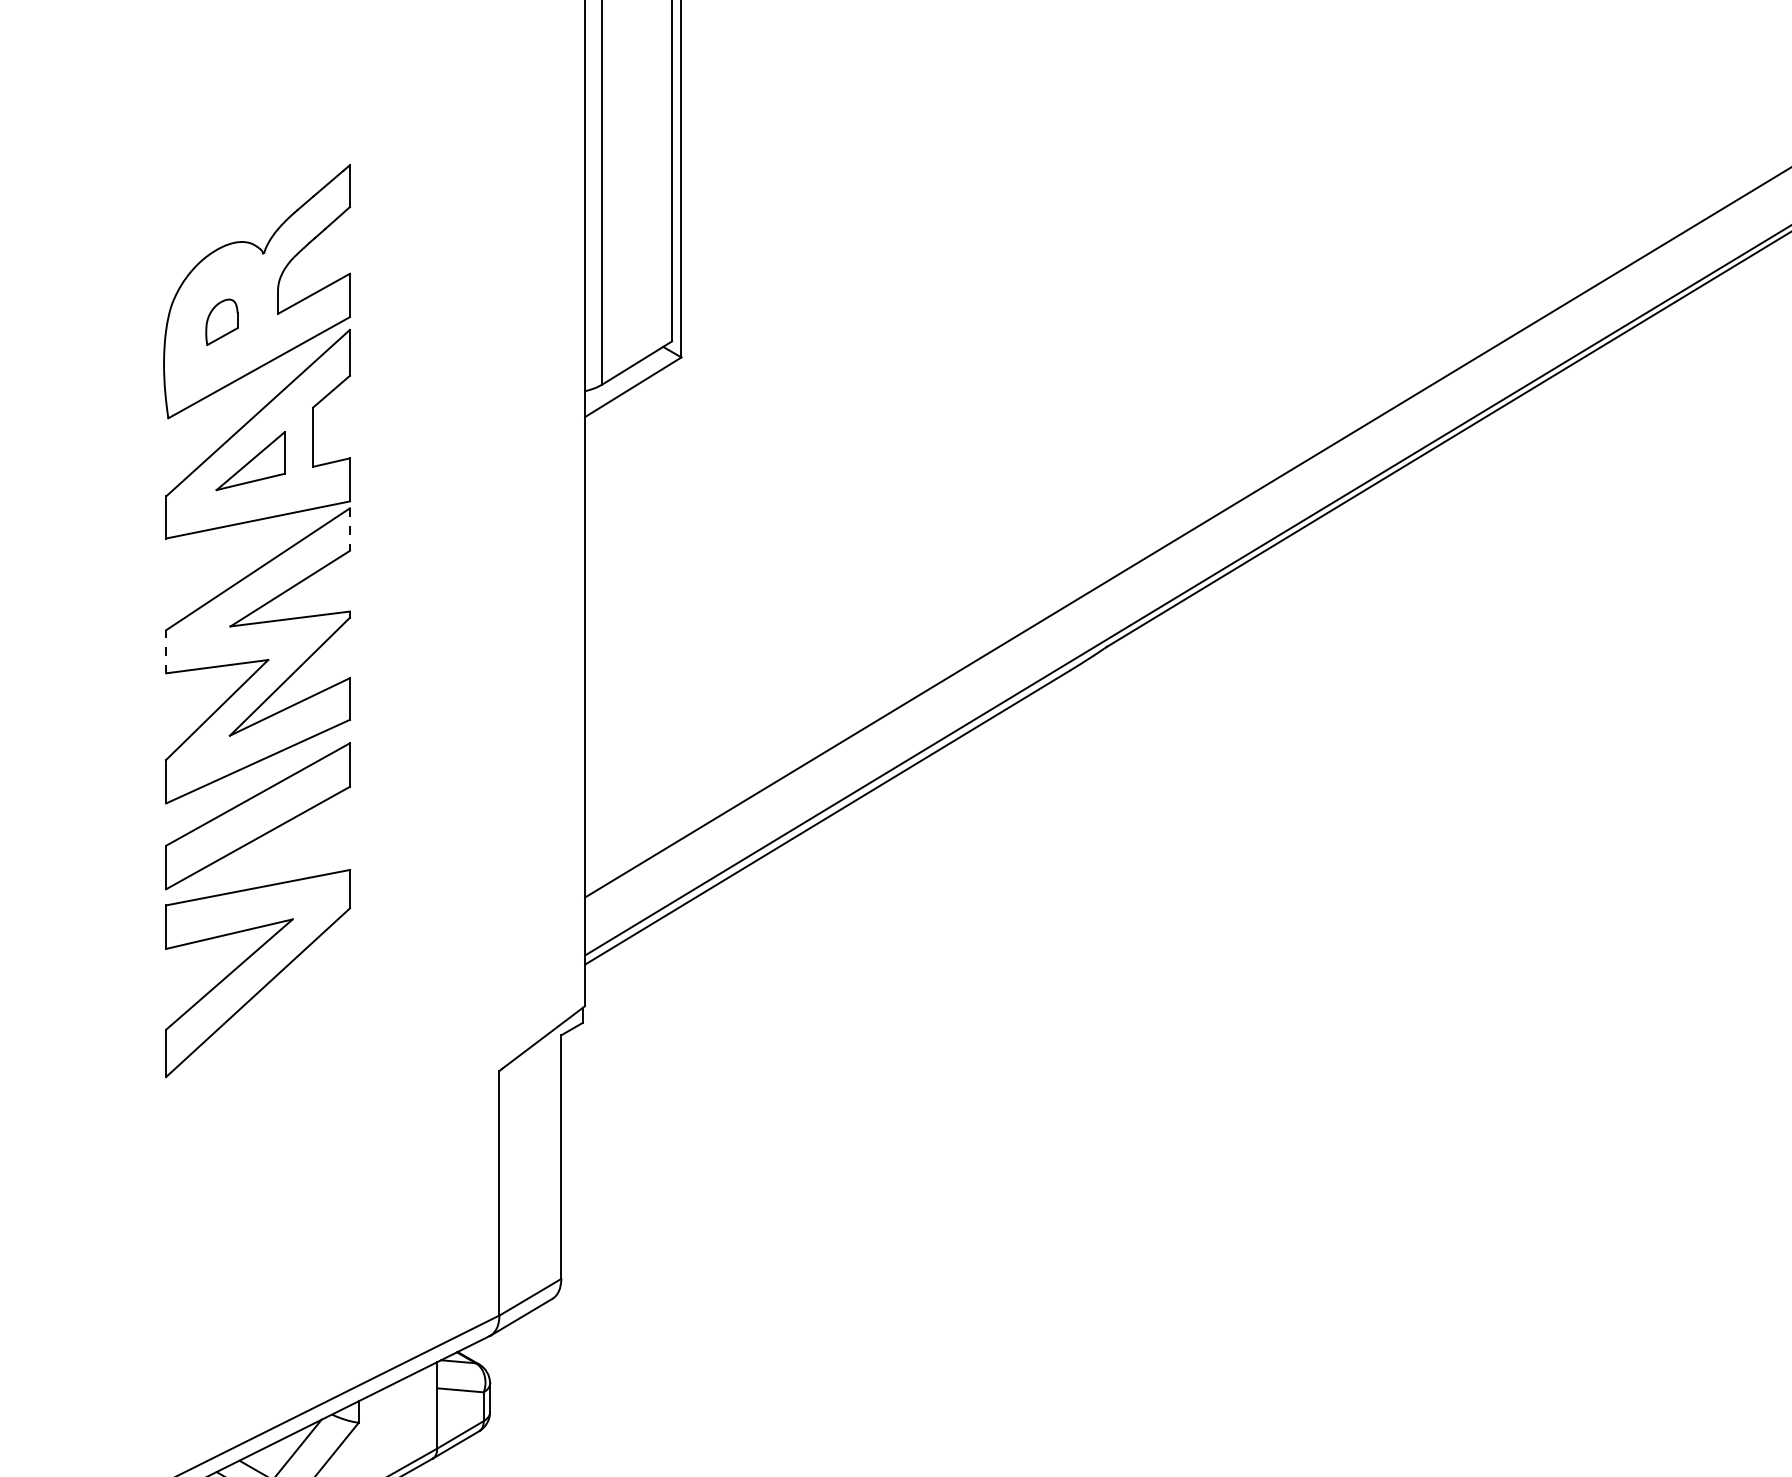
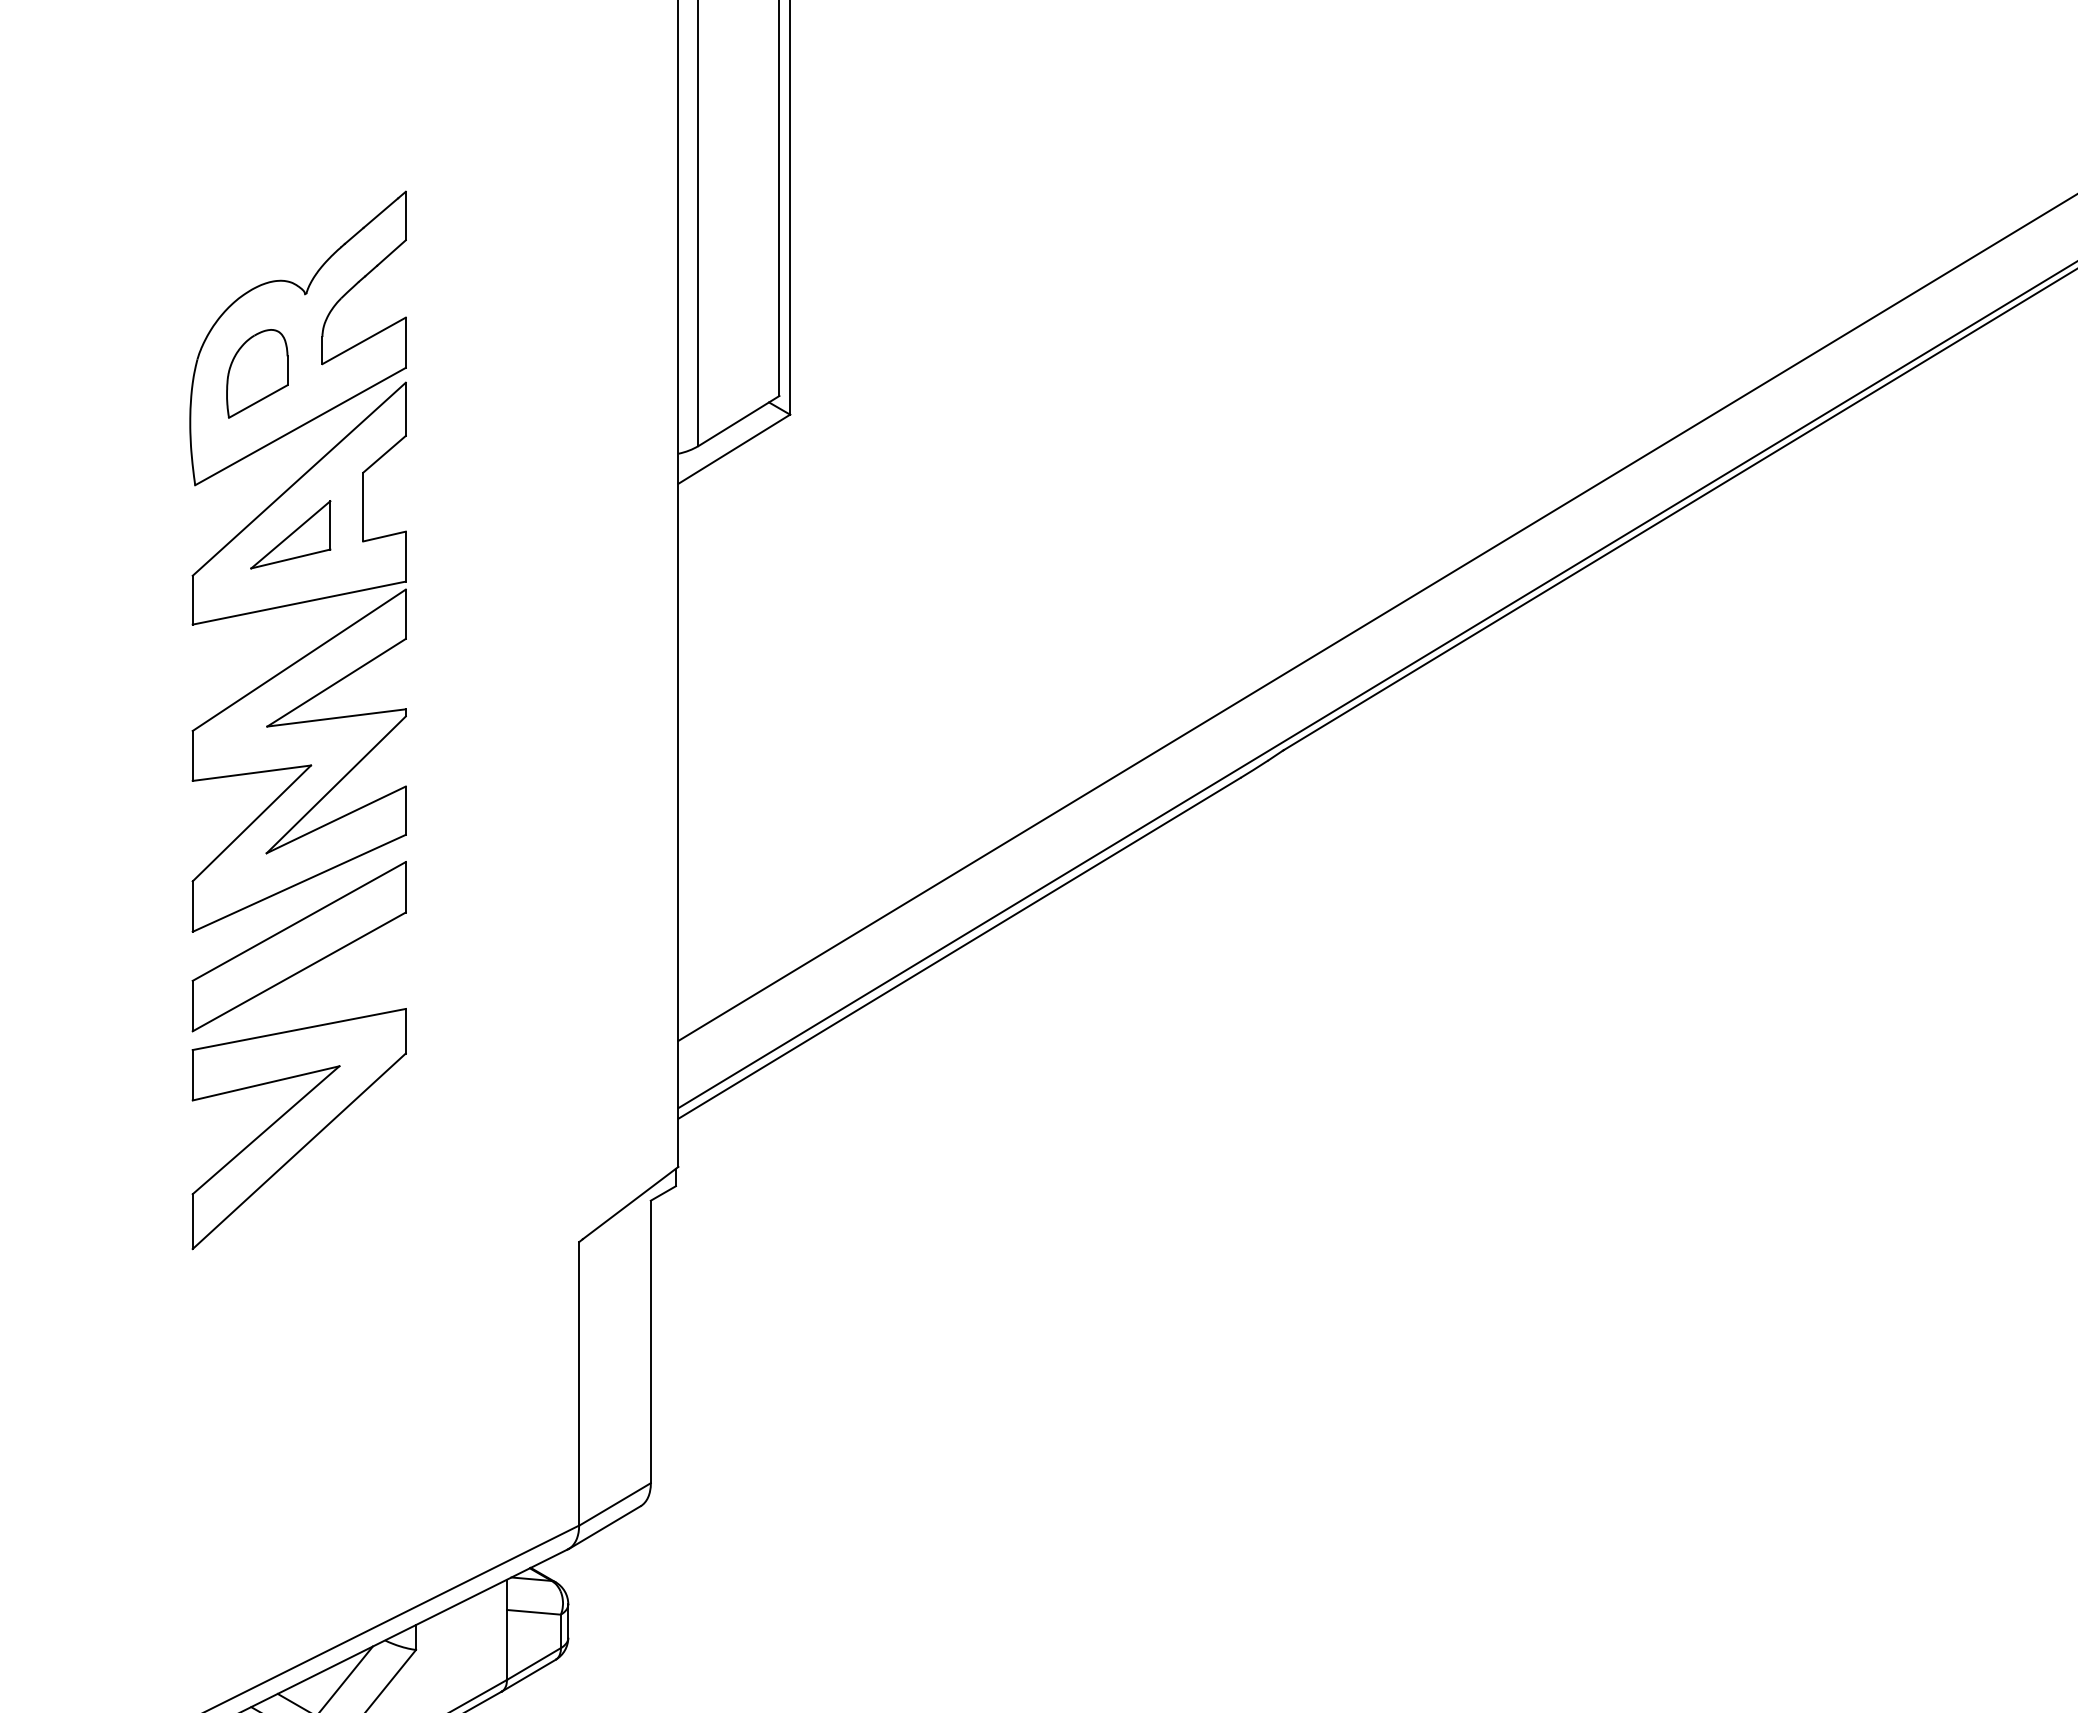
part: (222, 321) -> (257, 373), size x1.67
line: (349, 529) -> (405, 614), dashed -> solid
line: (165, 651) -> (192, 755), dashed -> solid

